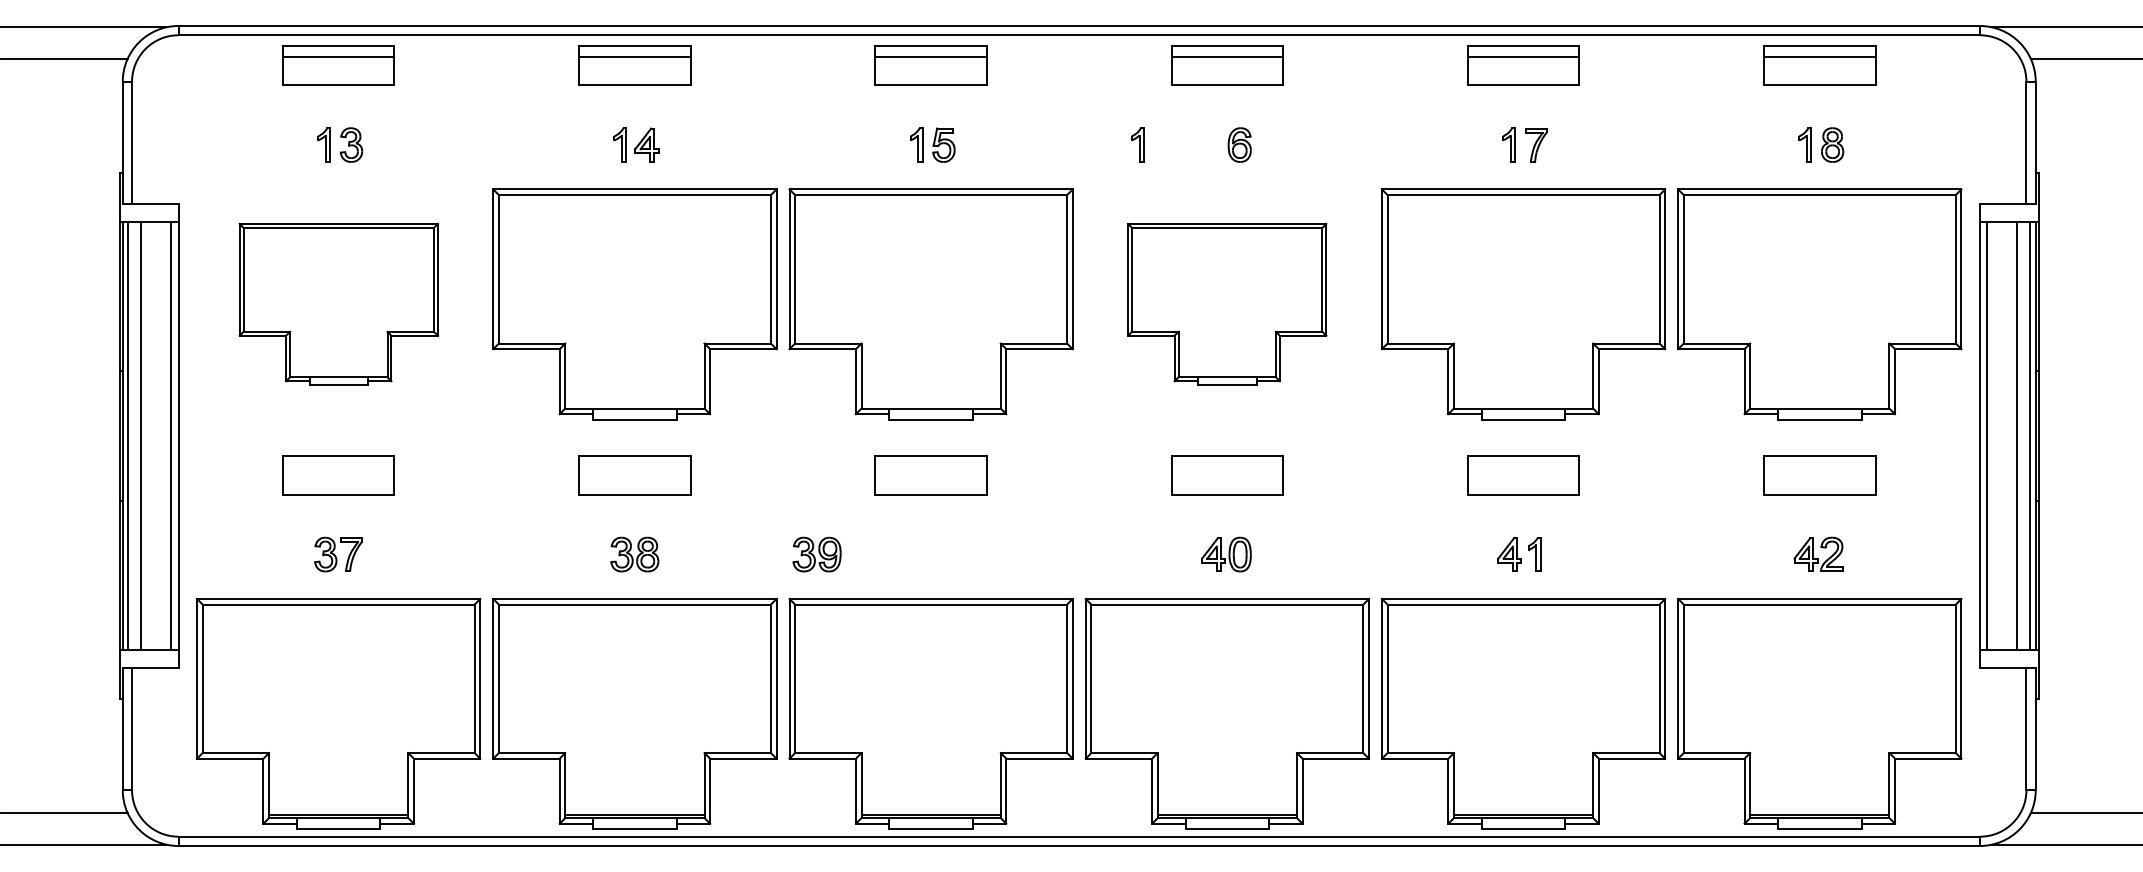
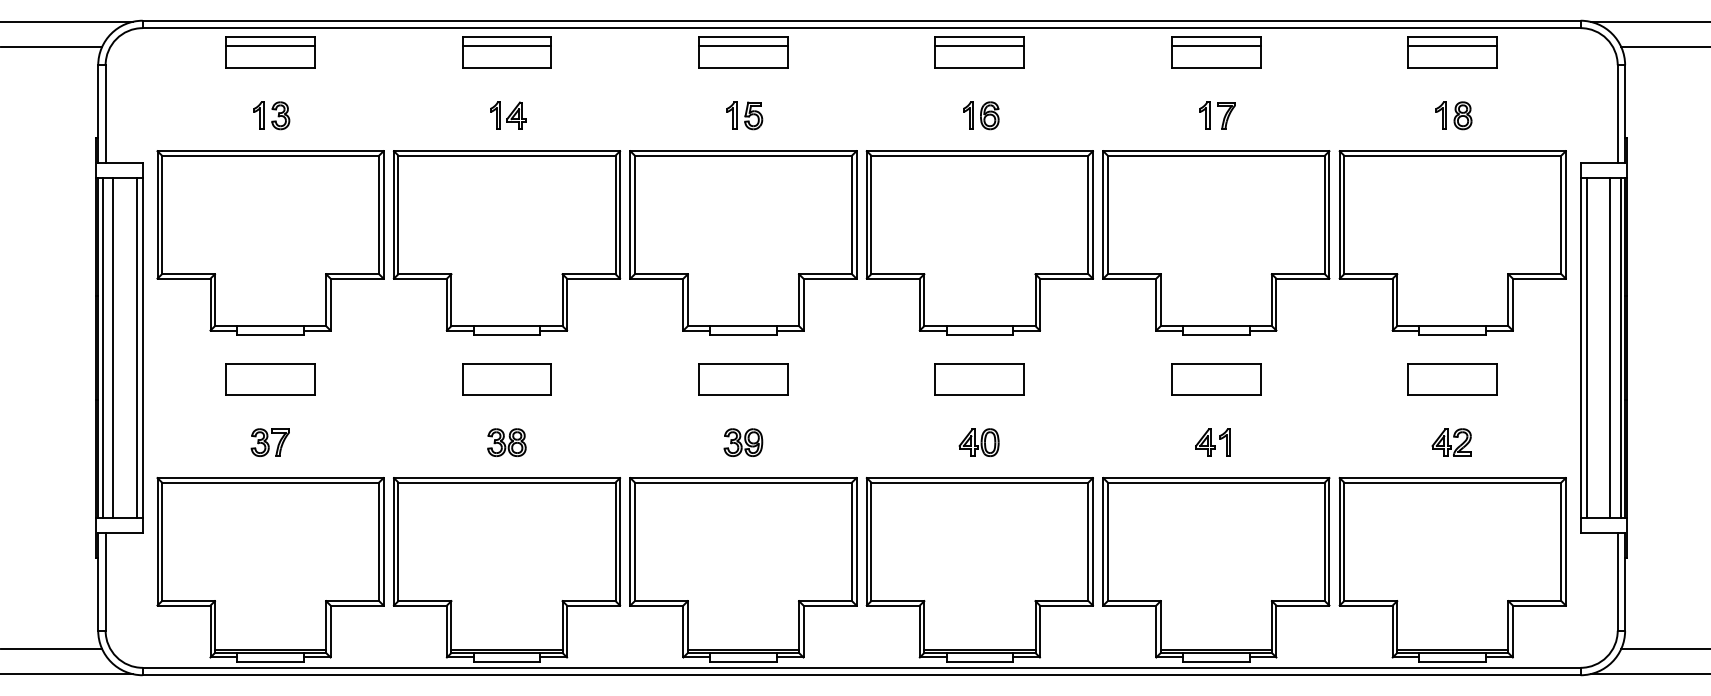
part: (1137, 144) -> (968, 115), moved
part: (338, 304) -> (270, 243), size x1.43
part: (1226, 304) -> (979, 243), size x1.43
part: (816, 554) -> (742, 442), moved

